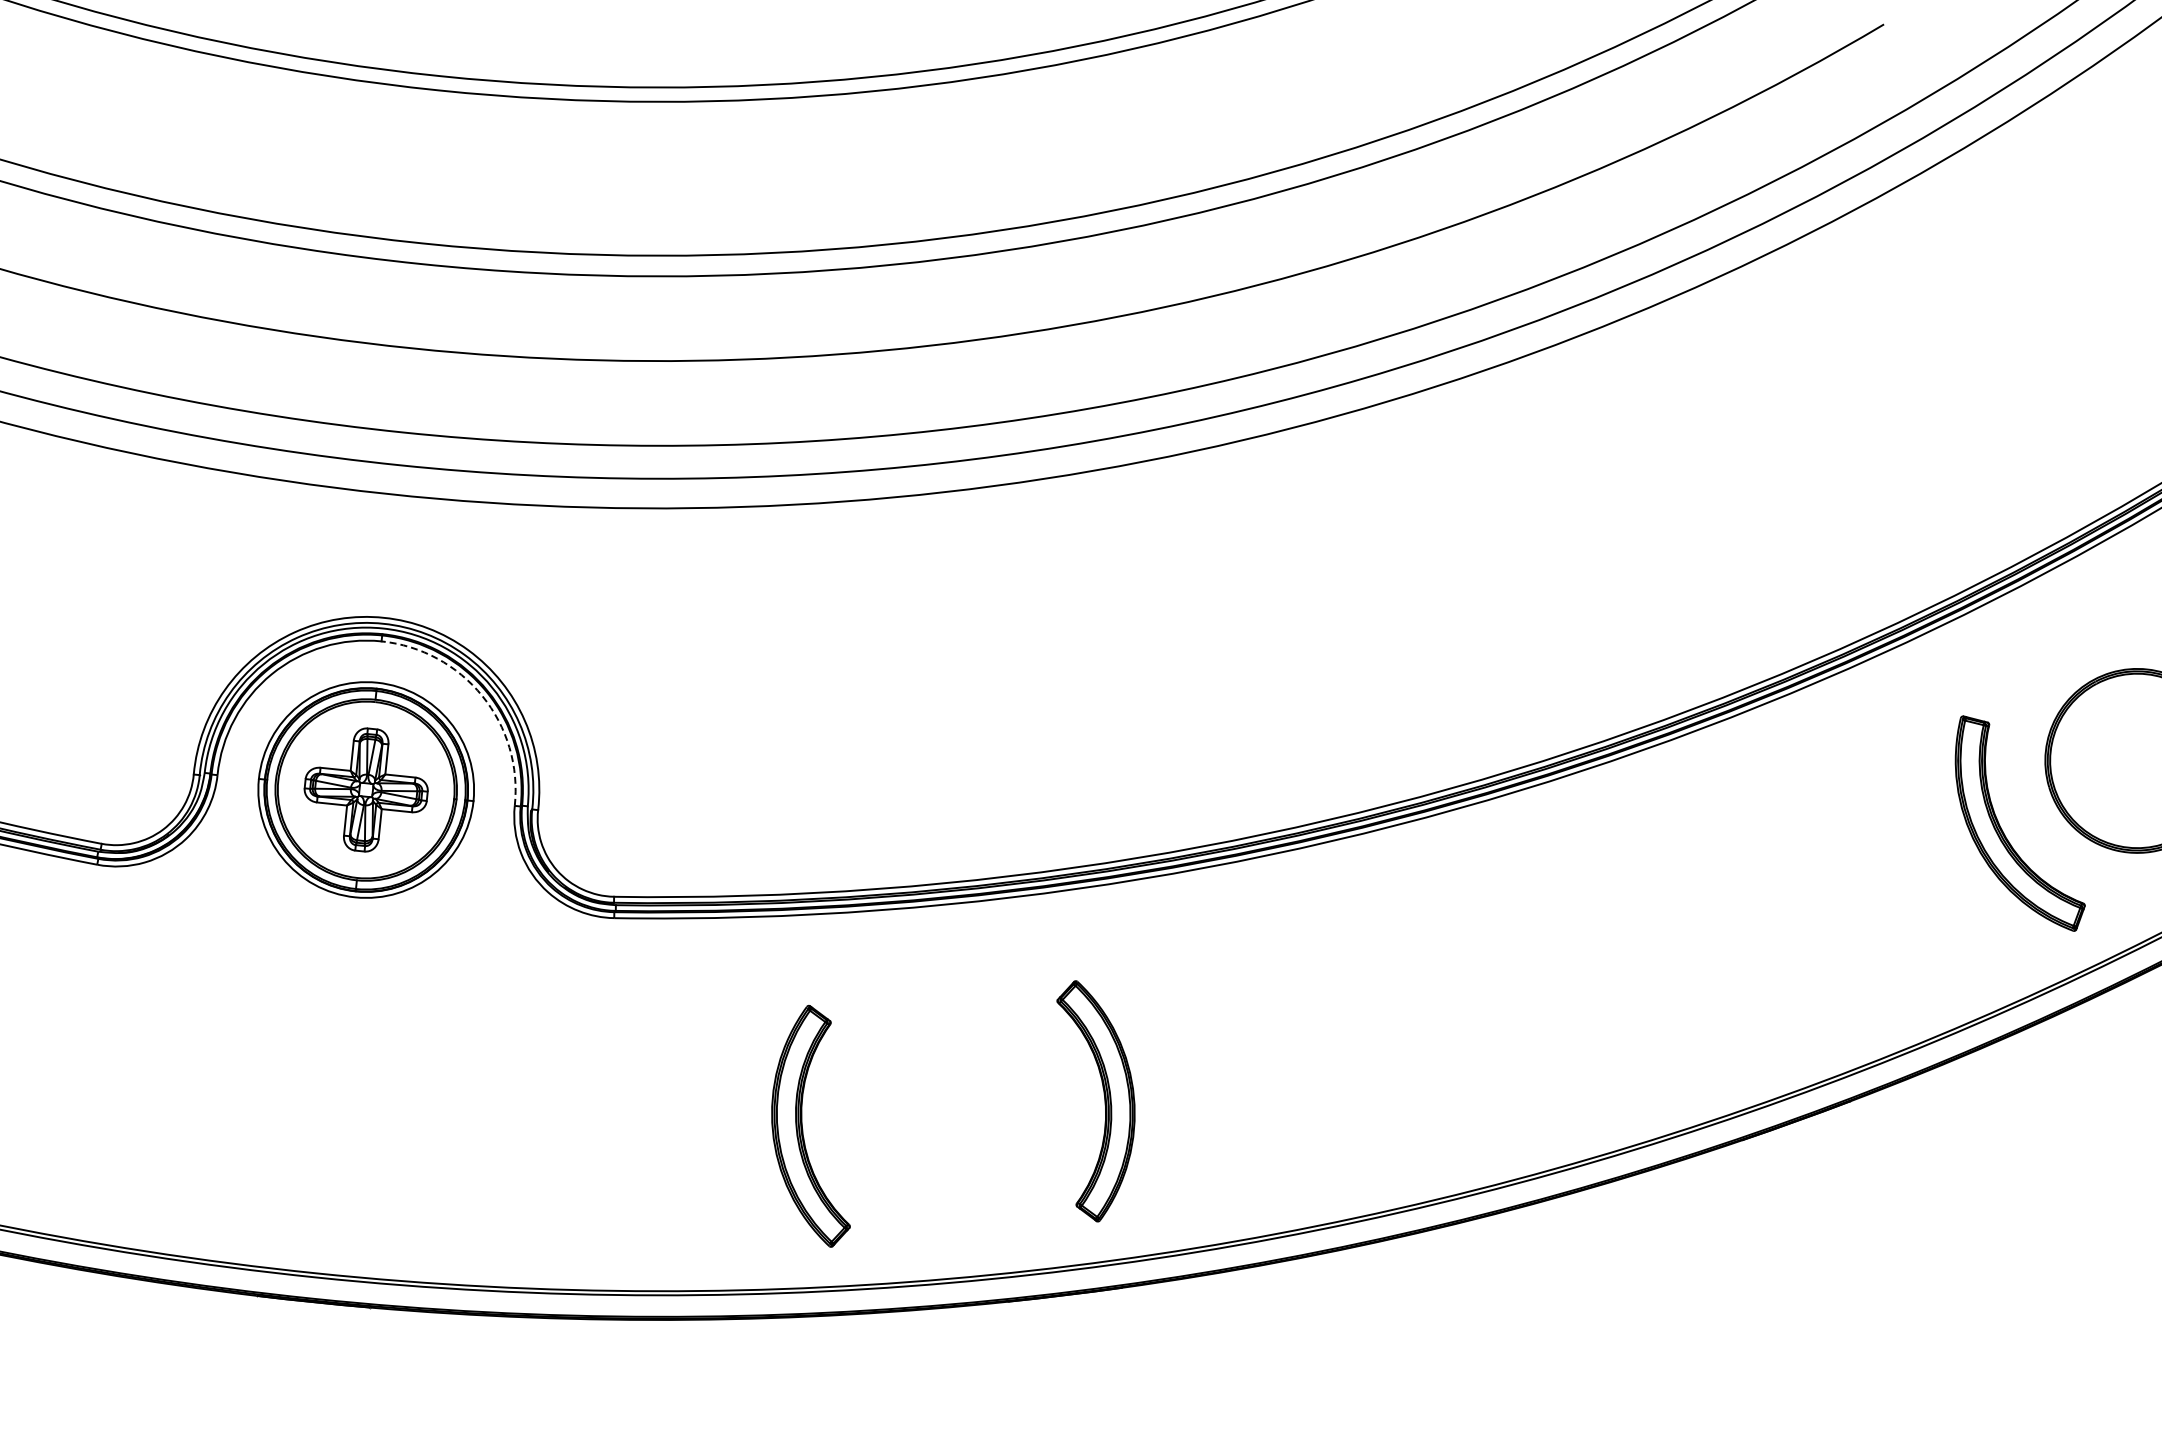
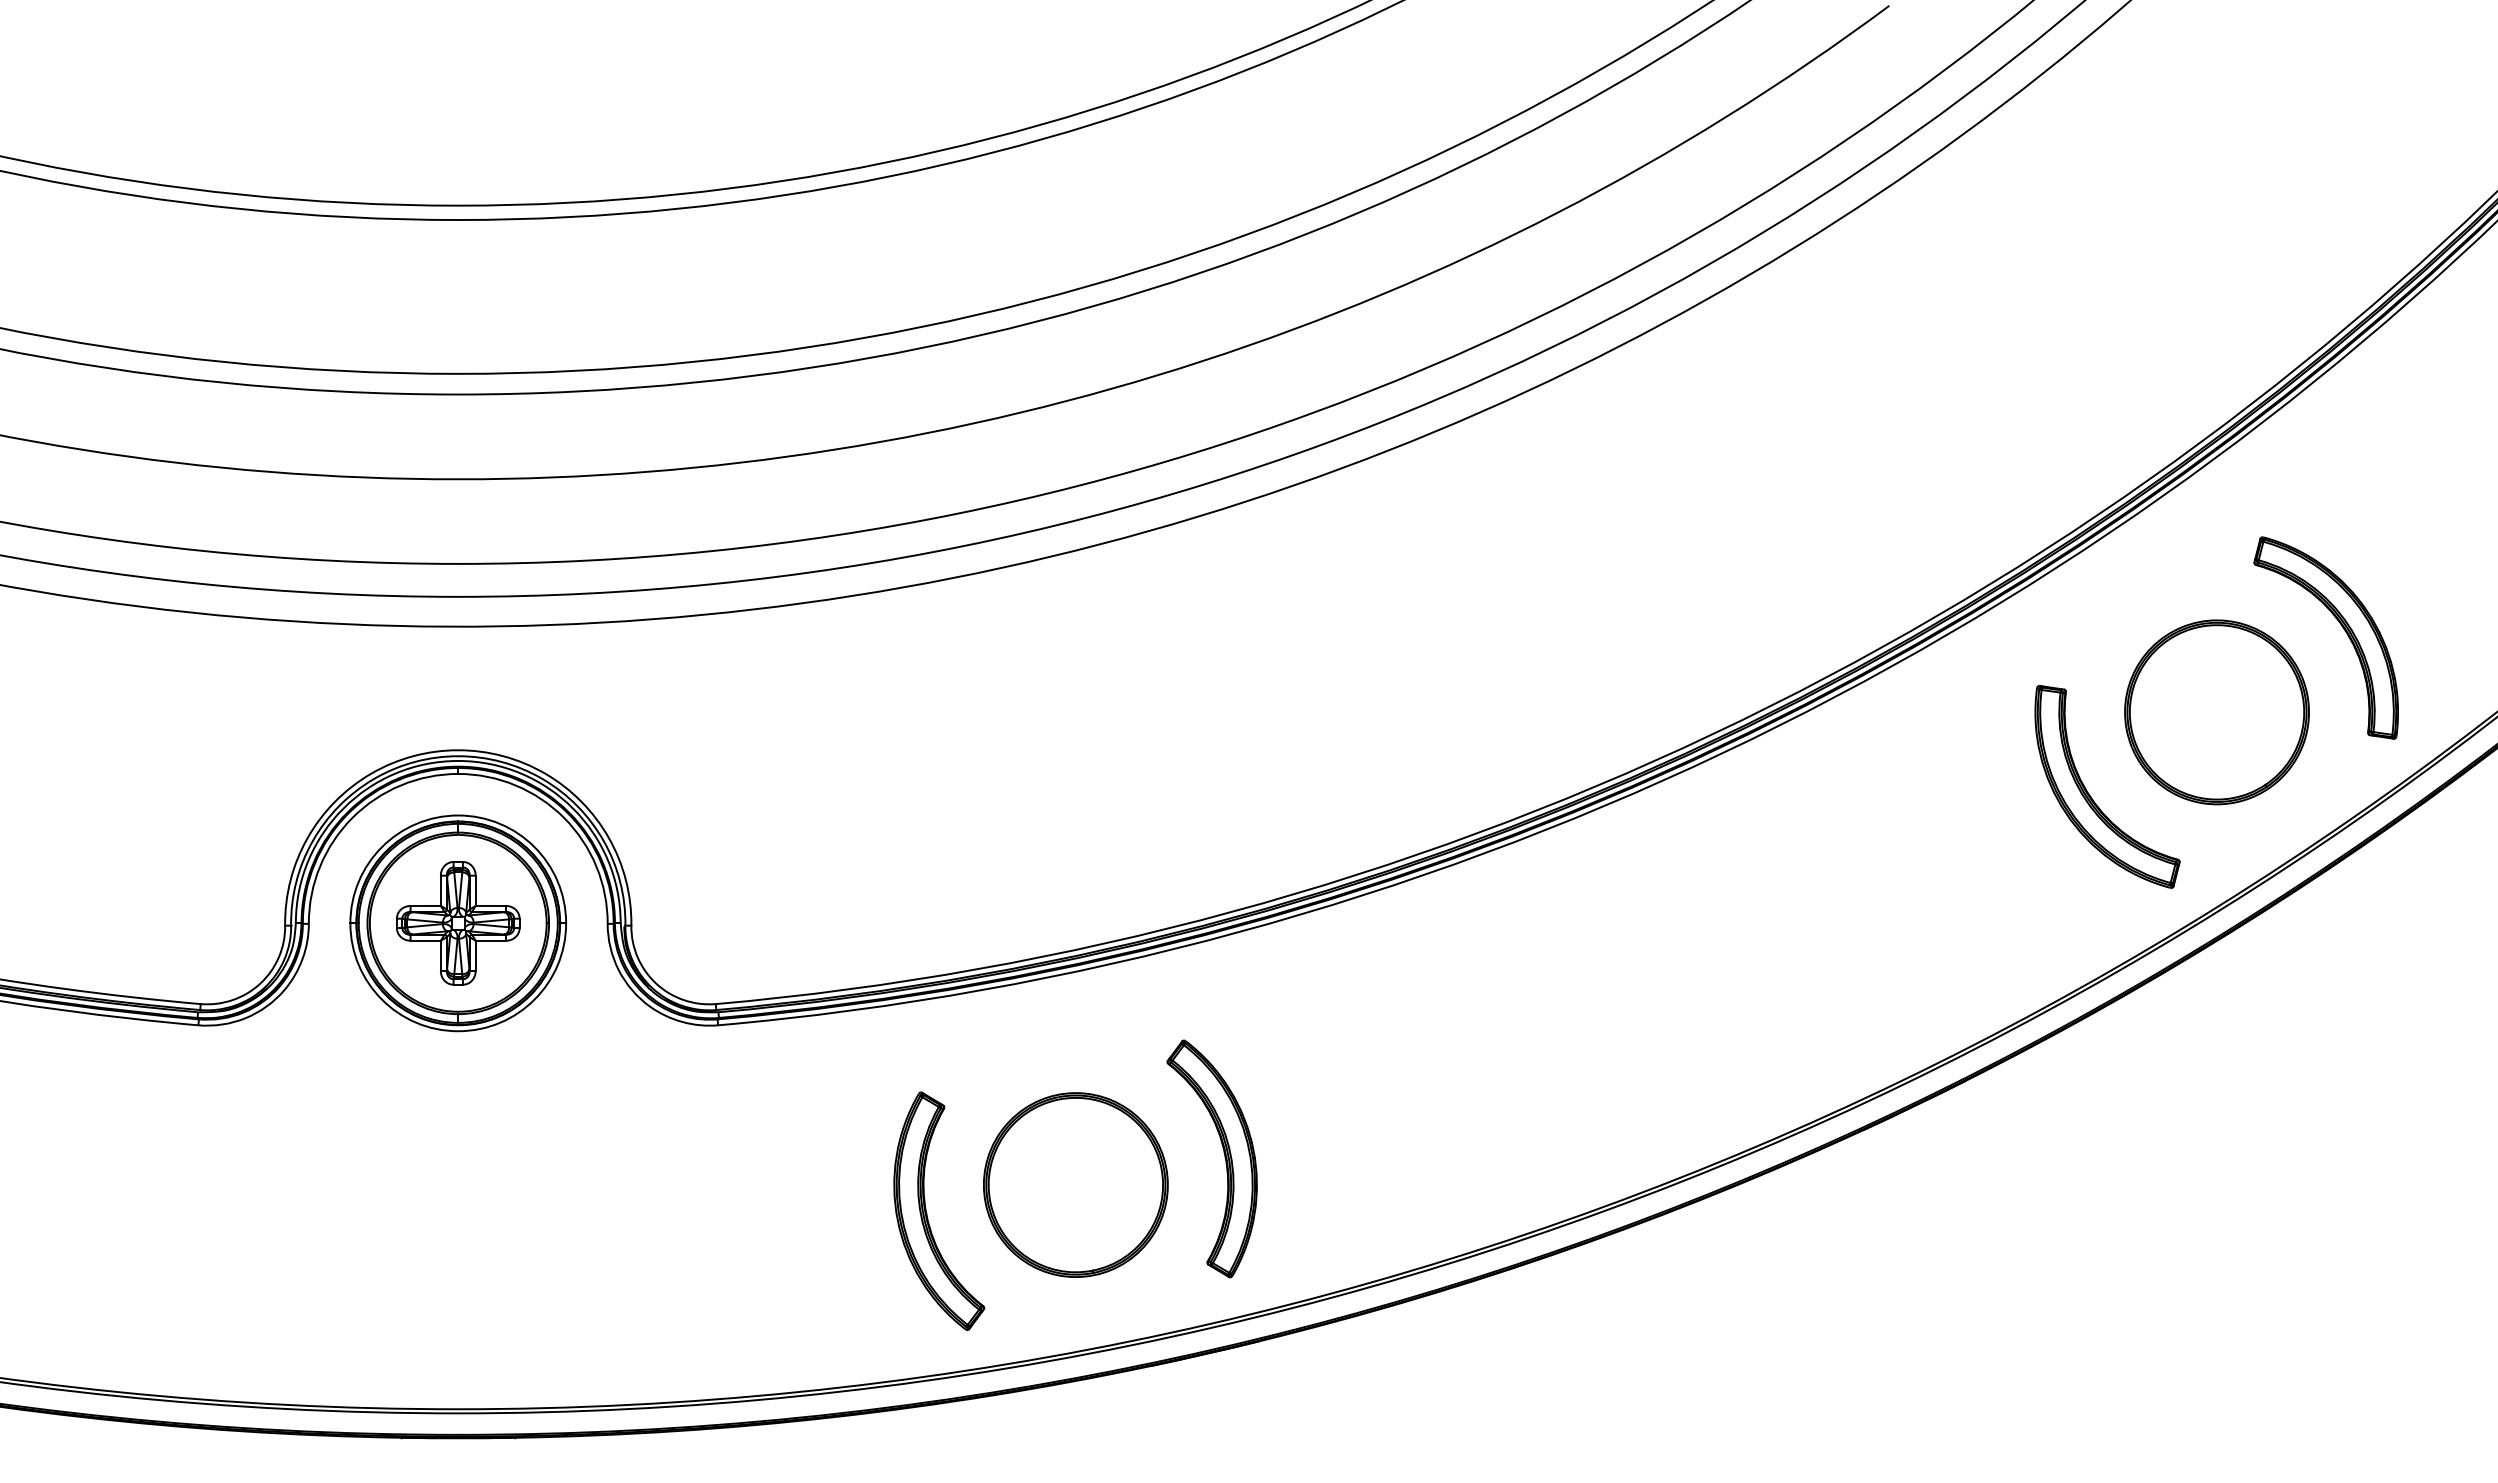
arc: (482, 695) -> (564, 817), dashed -> solid
part: (953, 1113) -> (1075, 1184), added

